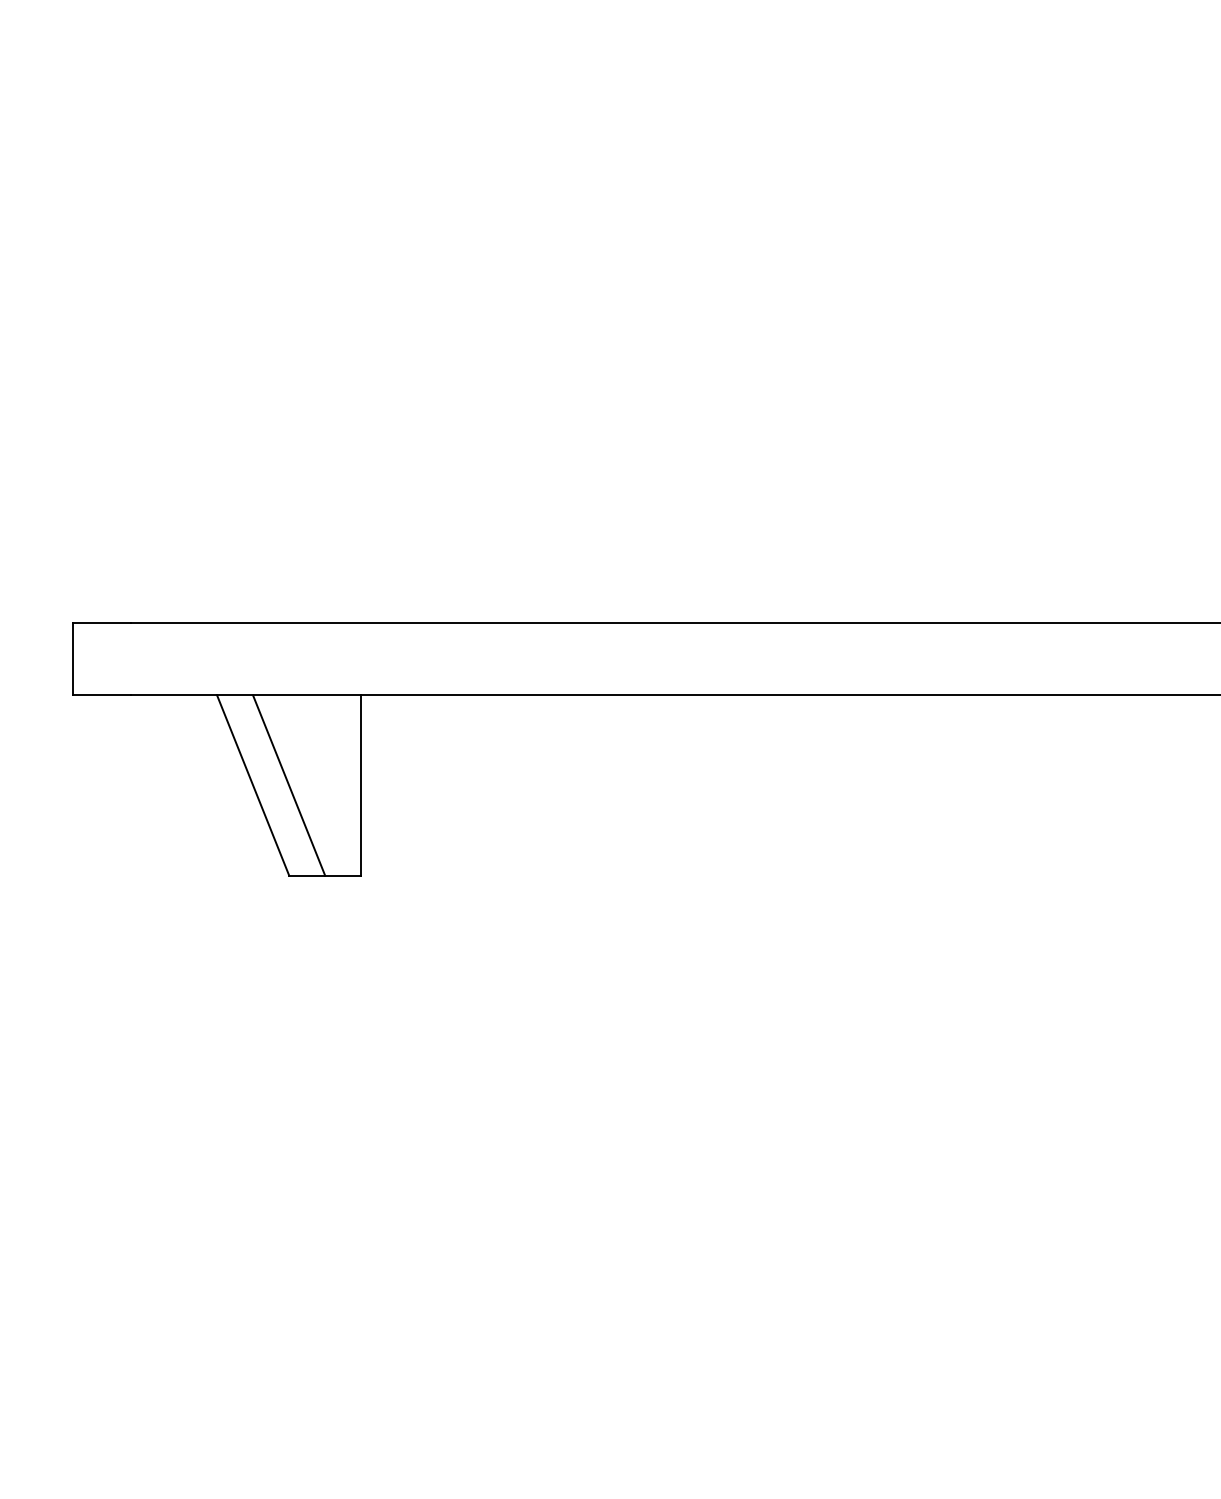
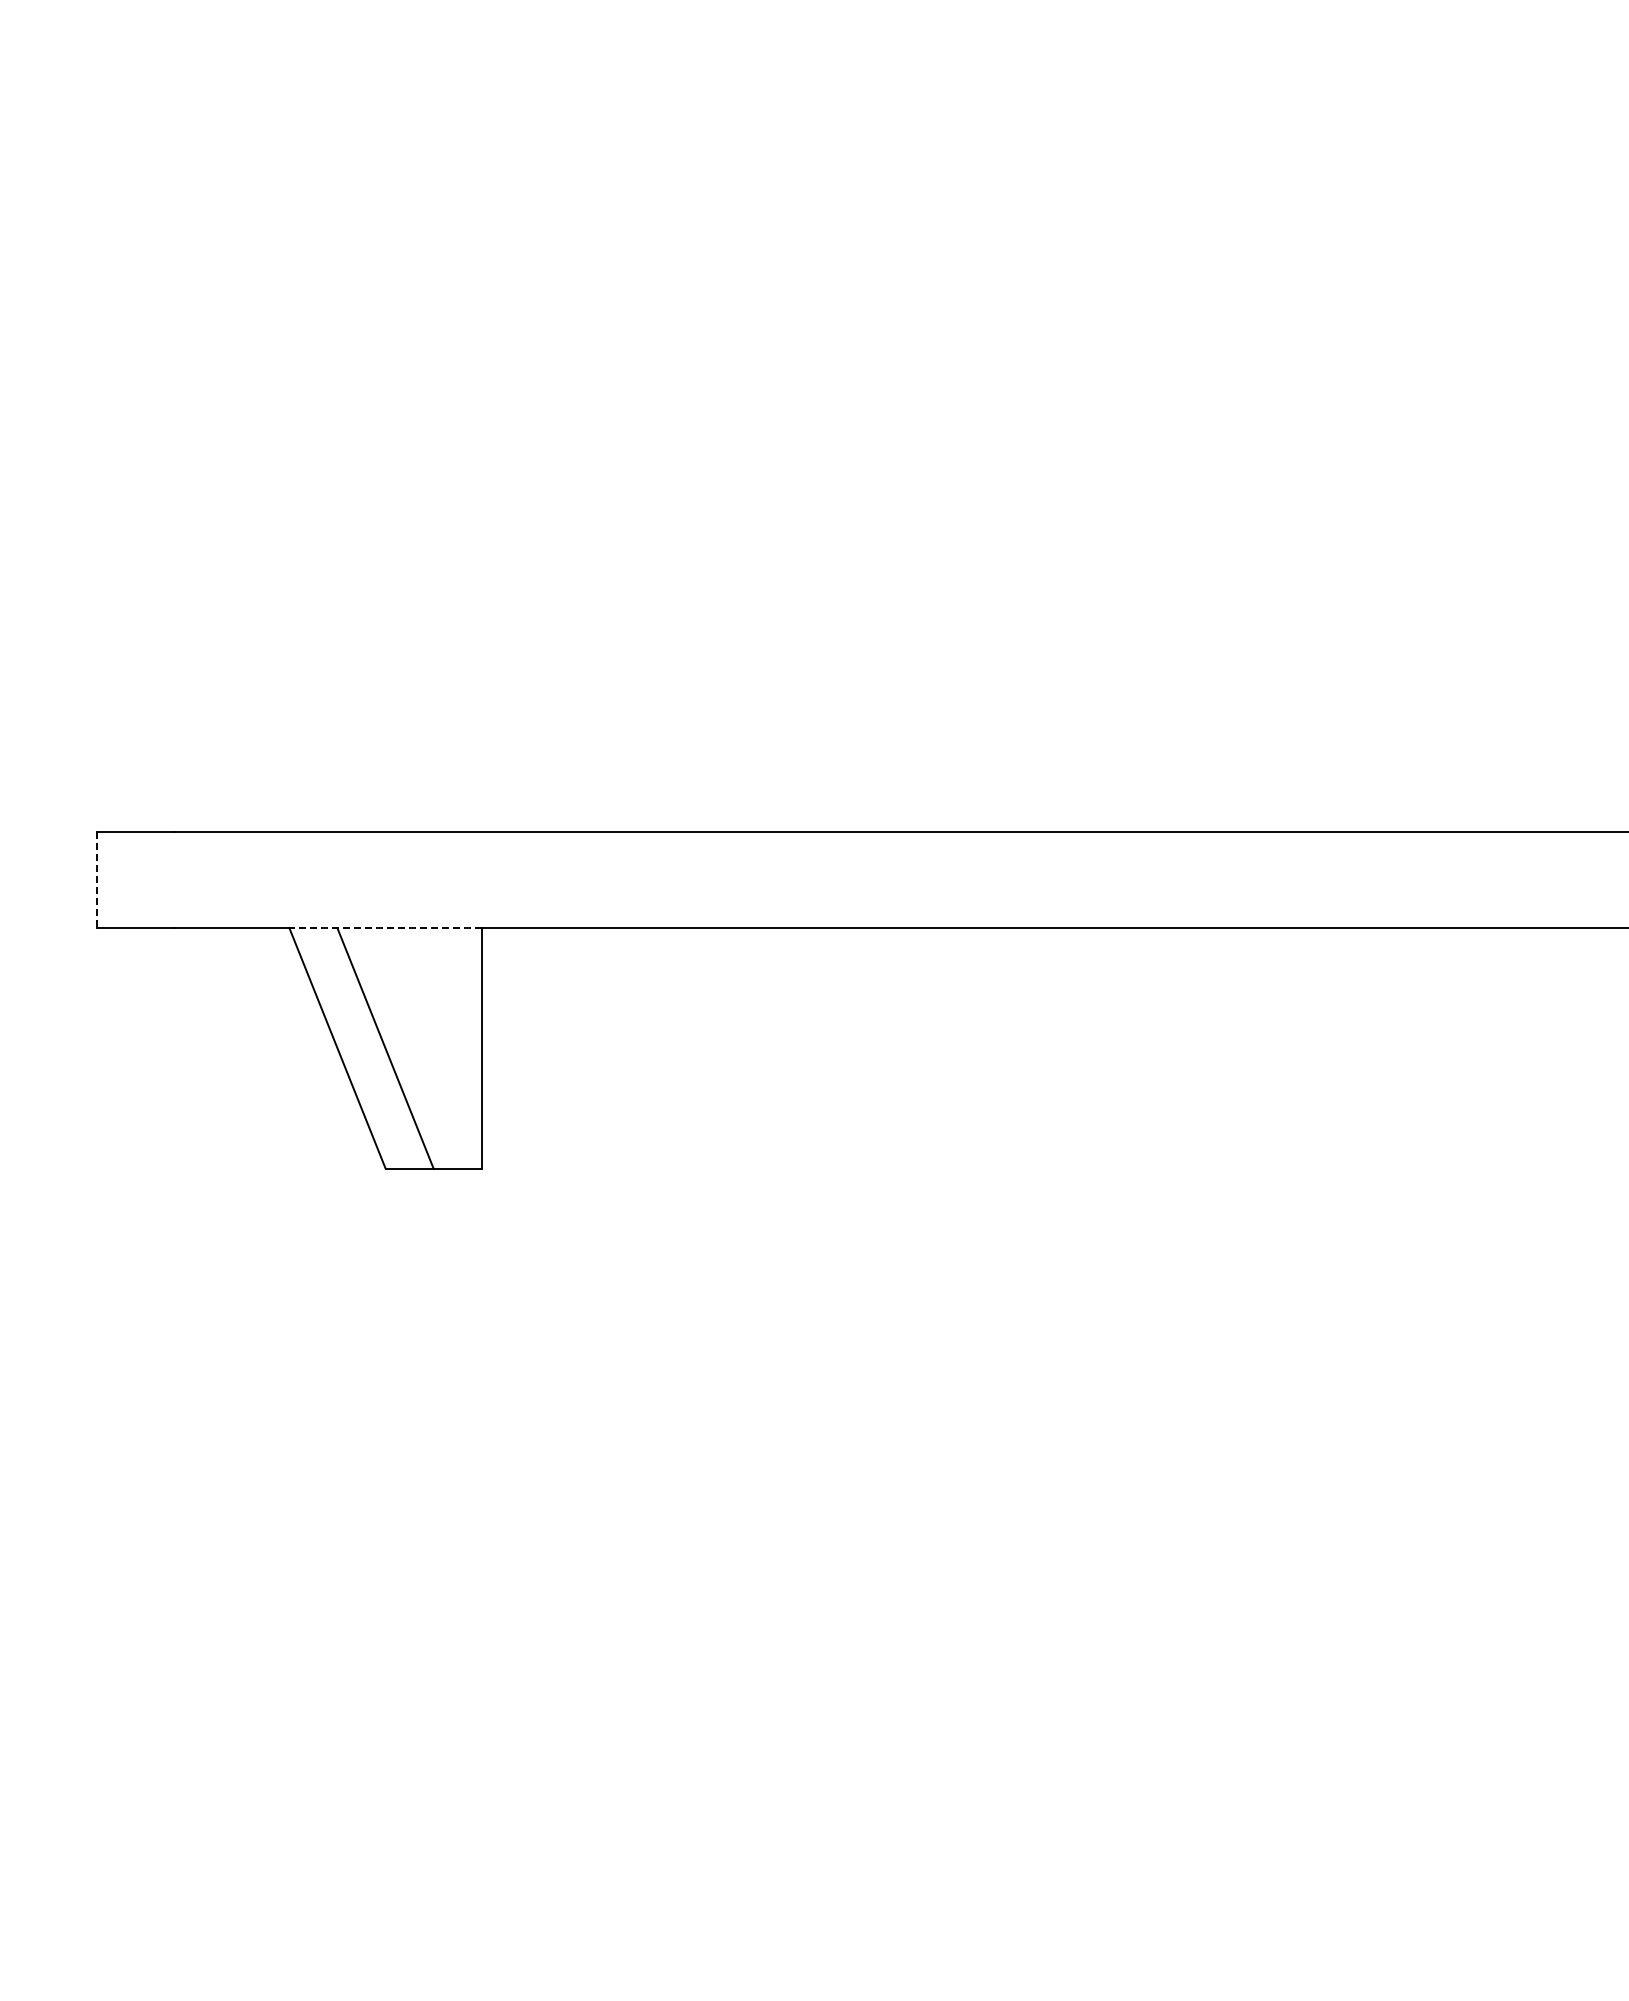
line: (73, 659) -> (97, 880), solid -> dashed
line: (289, 695) -> (385, 928), solid -> dashed

